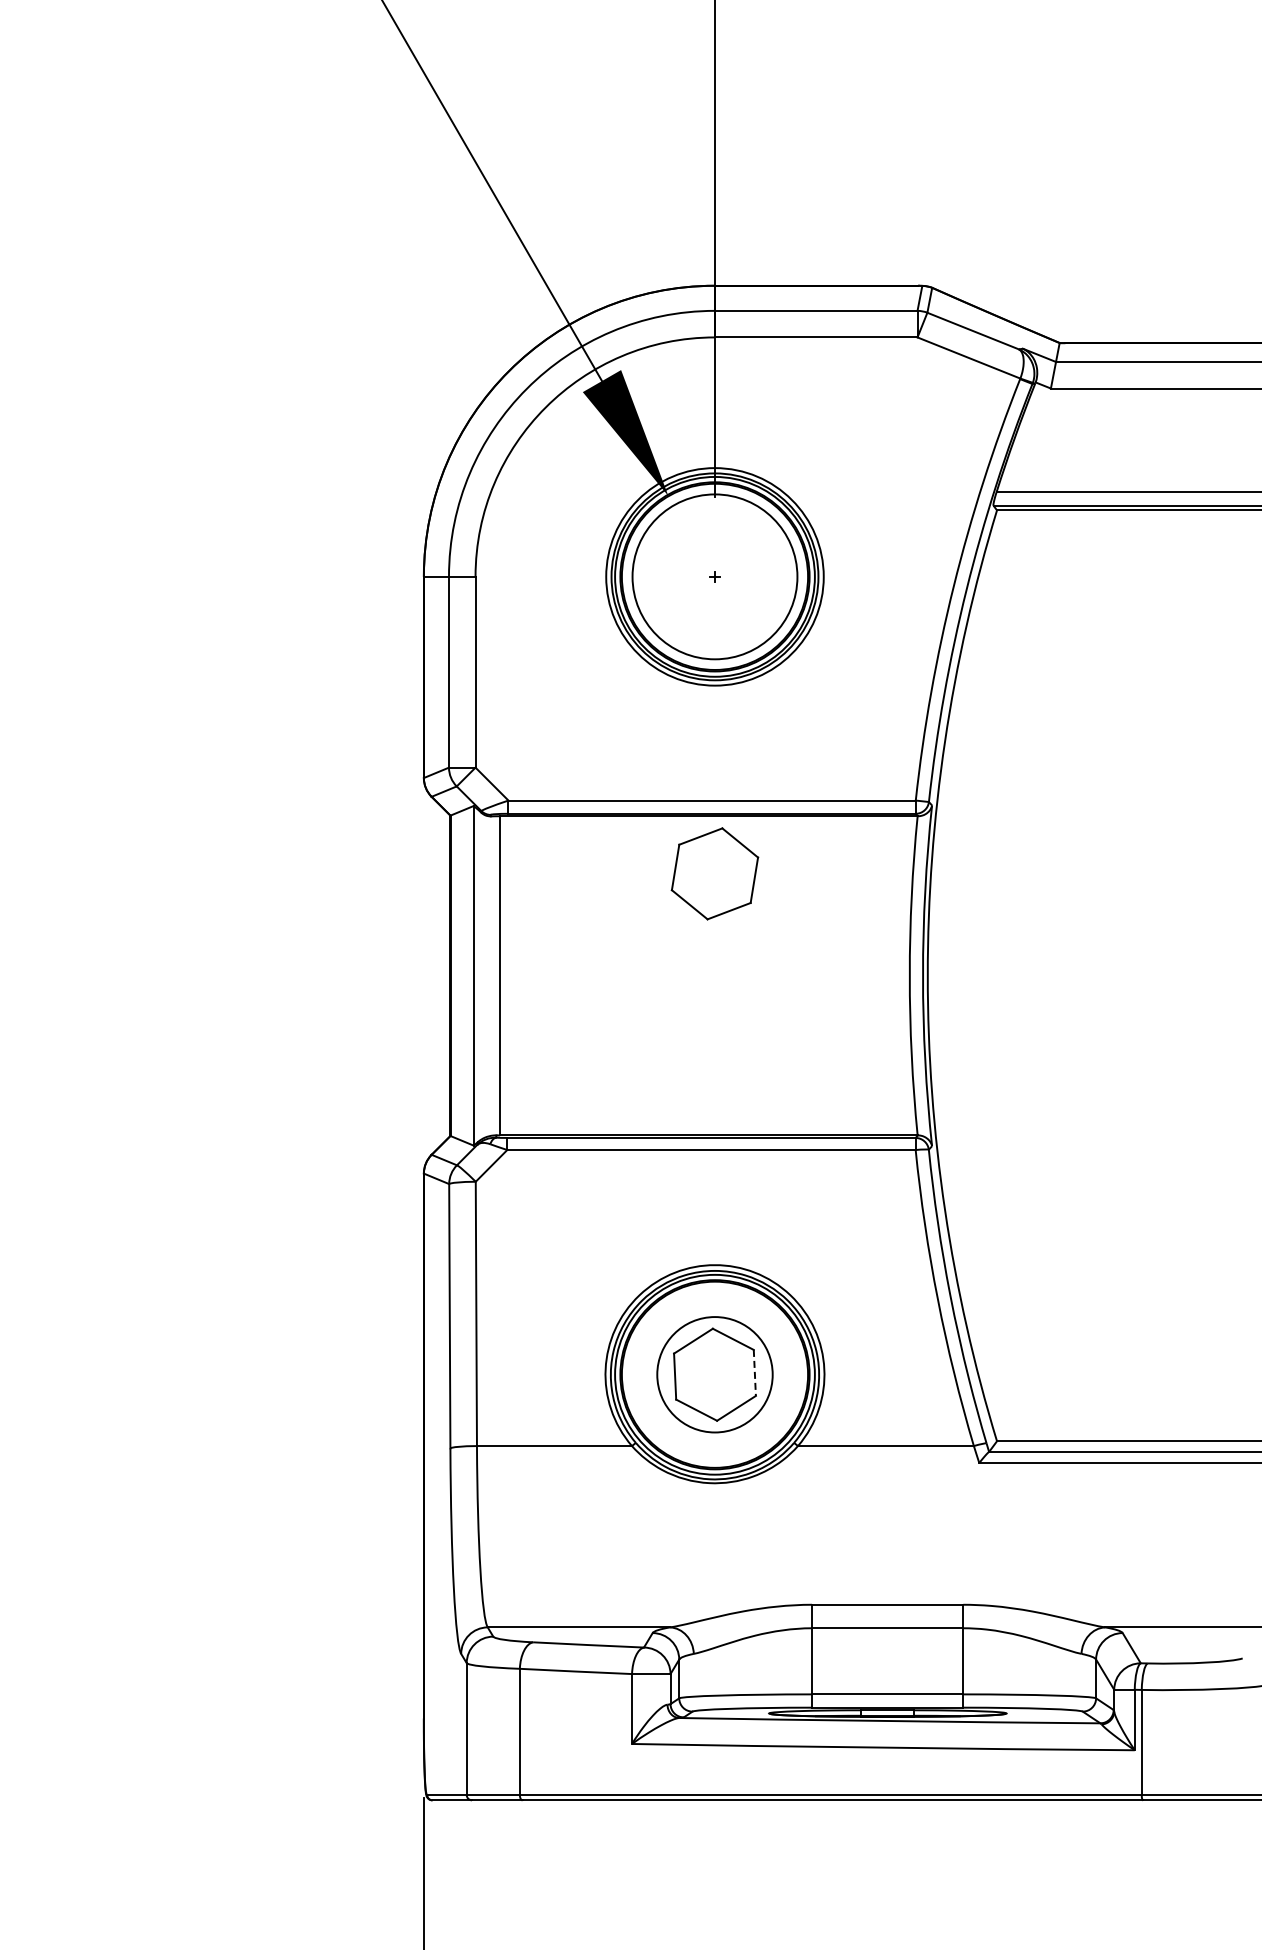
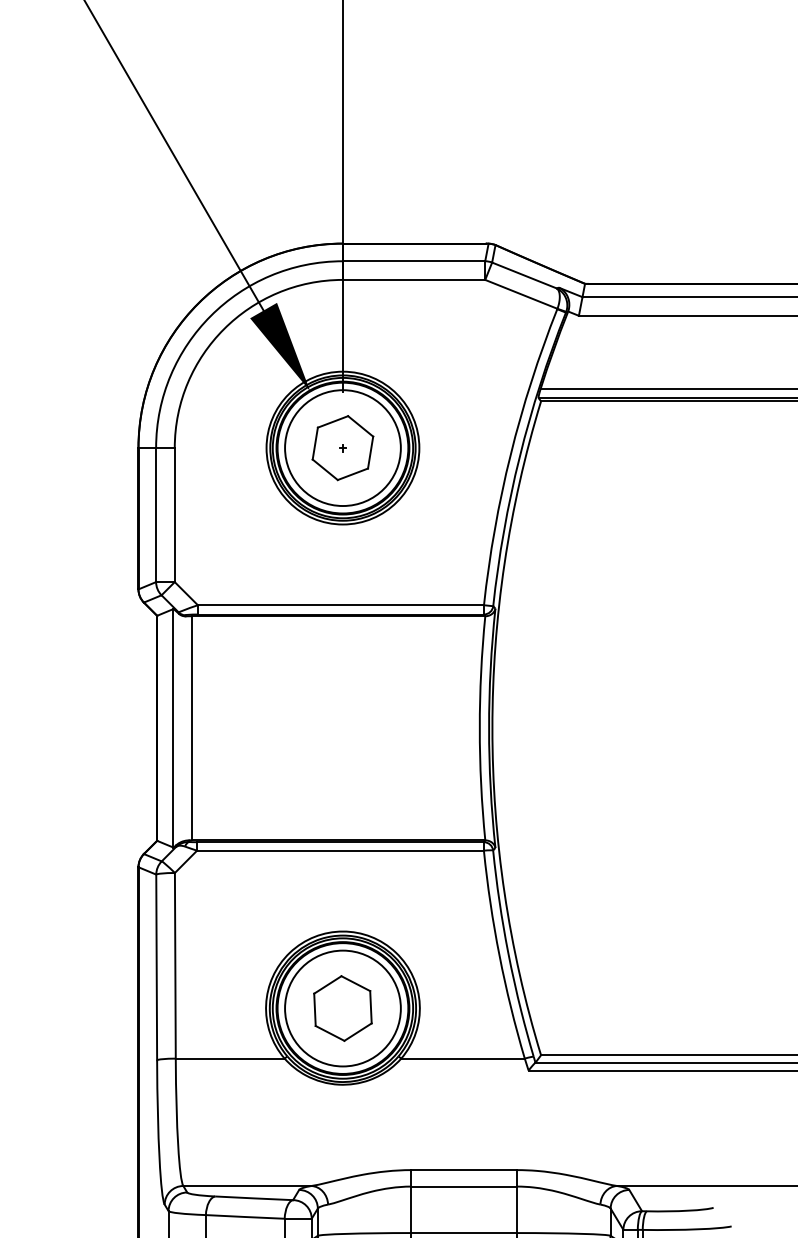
part: (714, 873) -> (342, 447), moved
line: (754, 1373) -> (370, 1007), dashed -> solid
circle: (714, 1374) -> (342, 1008), size x1.43

